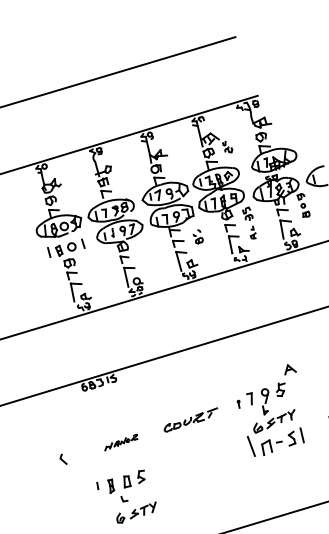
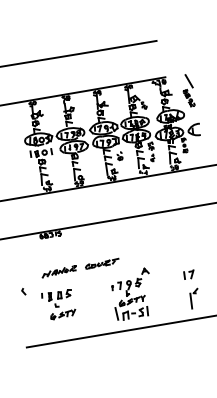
part: (298, 113) -> (188, 90), added
part: (269, 409) -> (130, 293), moved
part: (119, 442) -> (58, 271), size x1.67
part: (62, 459) -> (23, 291), moved

